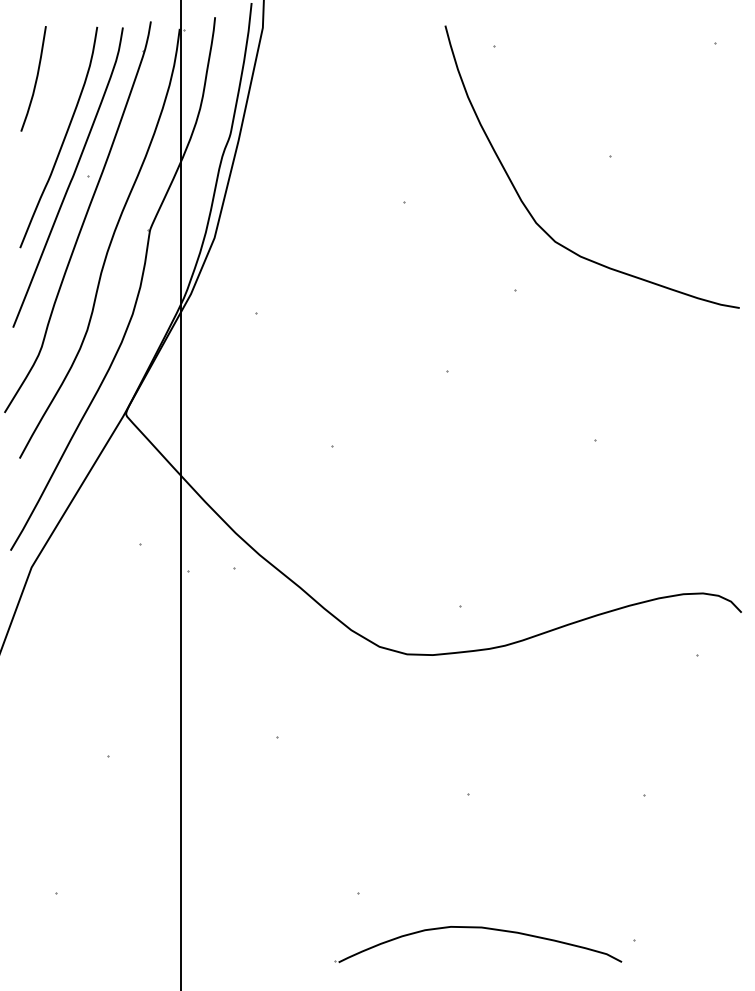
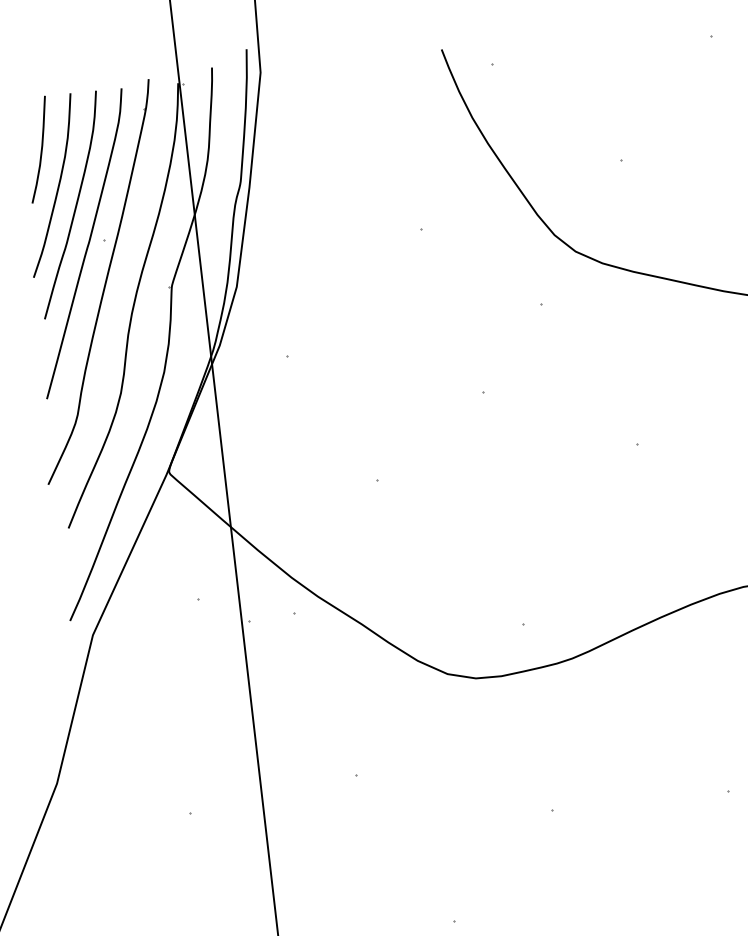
curve: (48, 116) -> (57, 185), added

